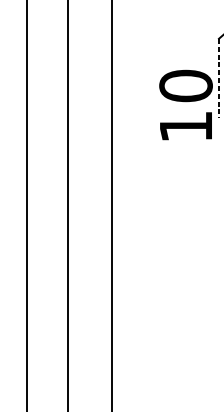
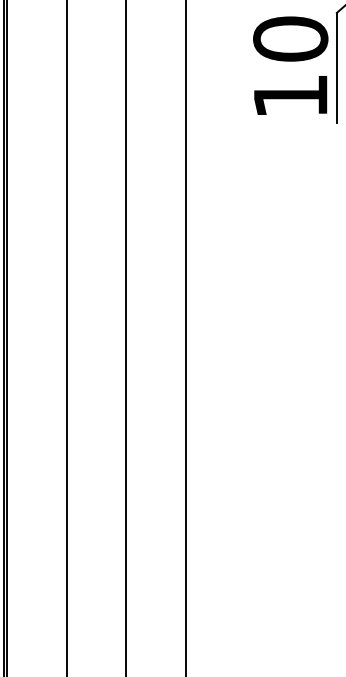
line: (218, 78) -> (336, 68), dashed -> solid
text: (185, 104) -> (290, 65), moved

